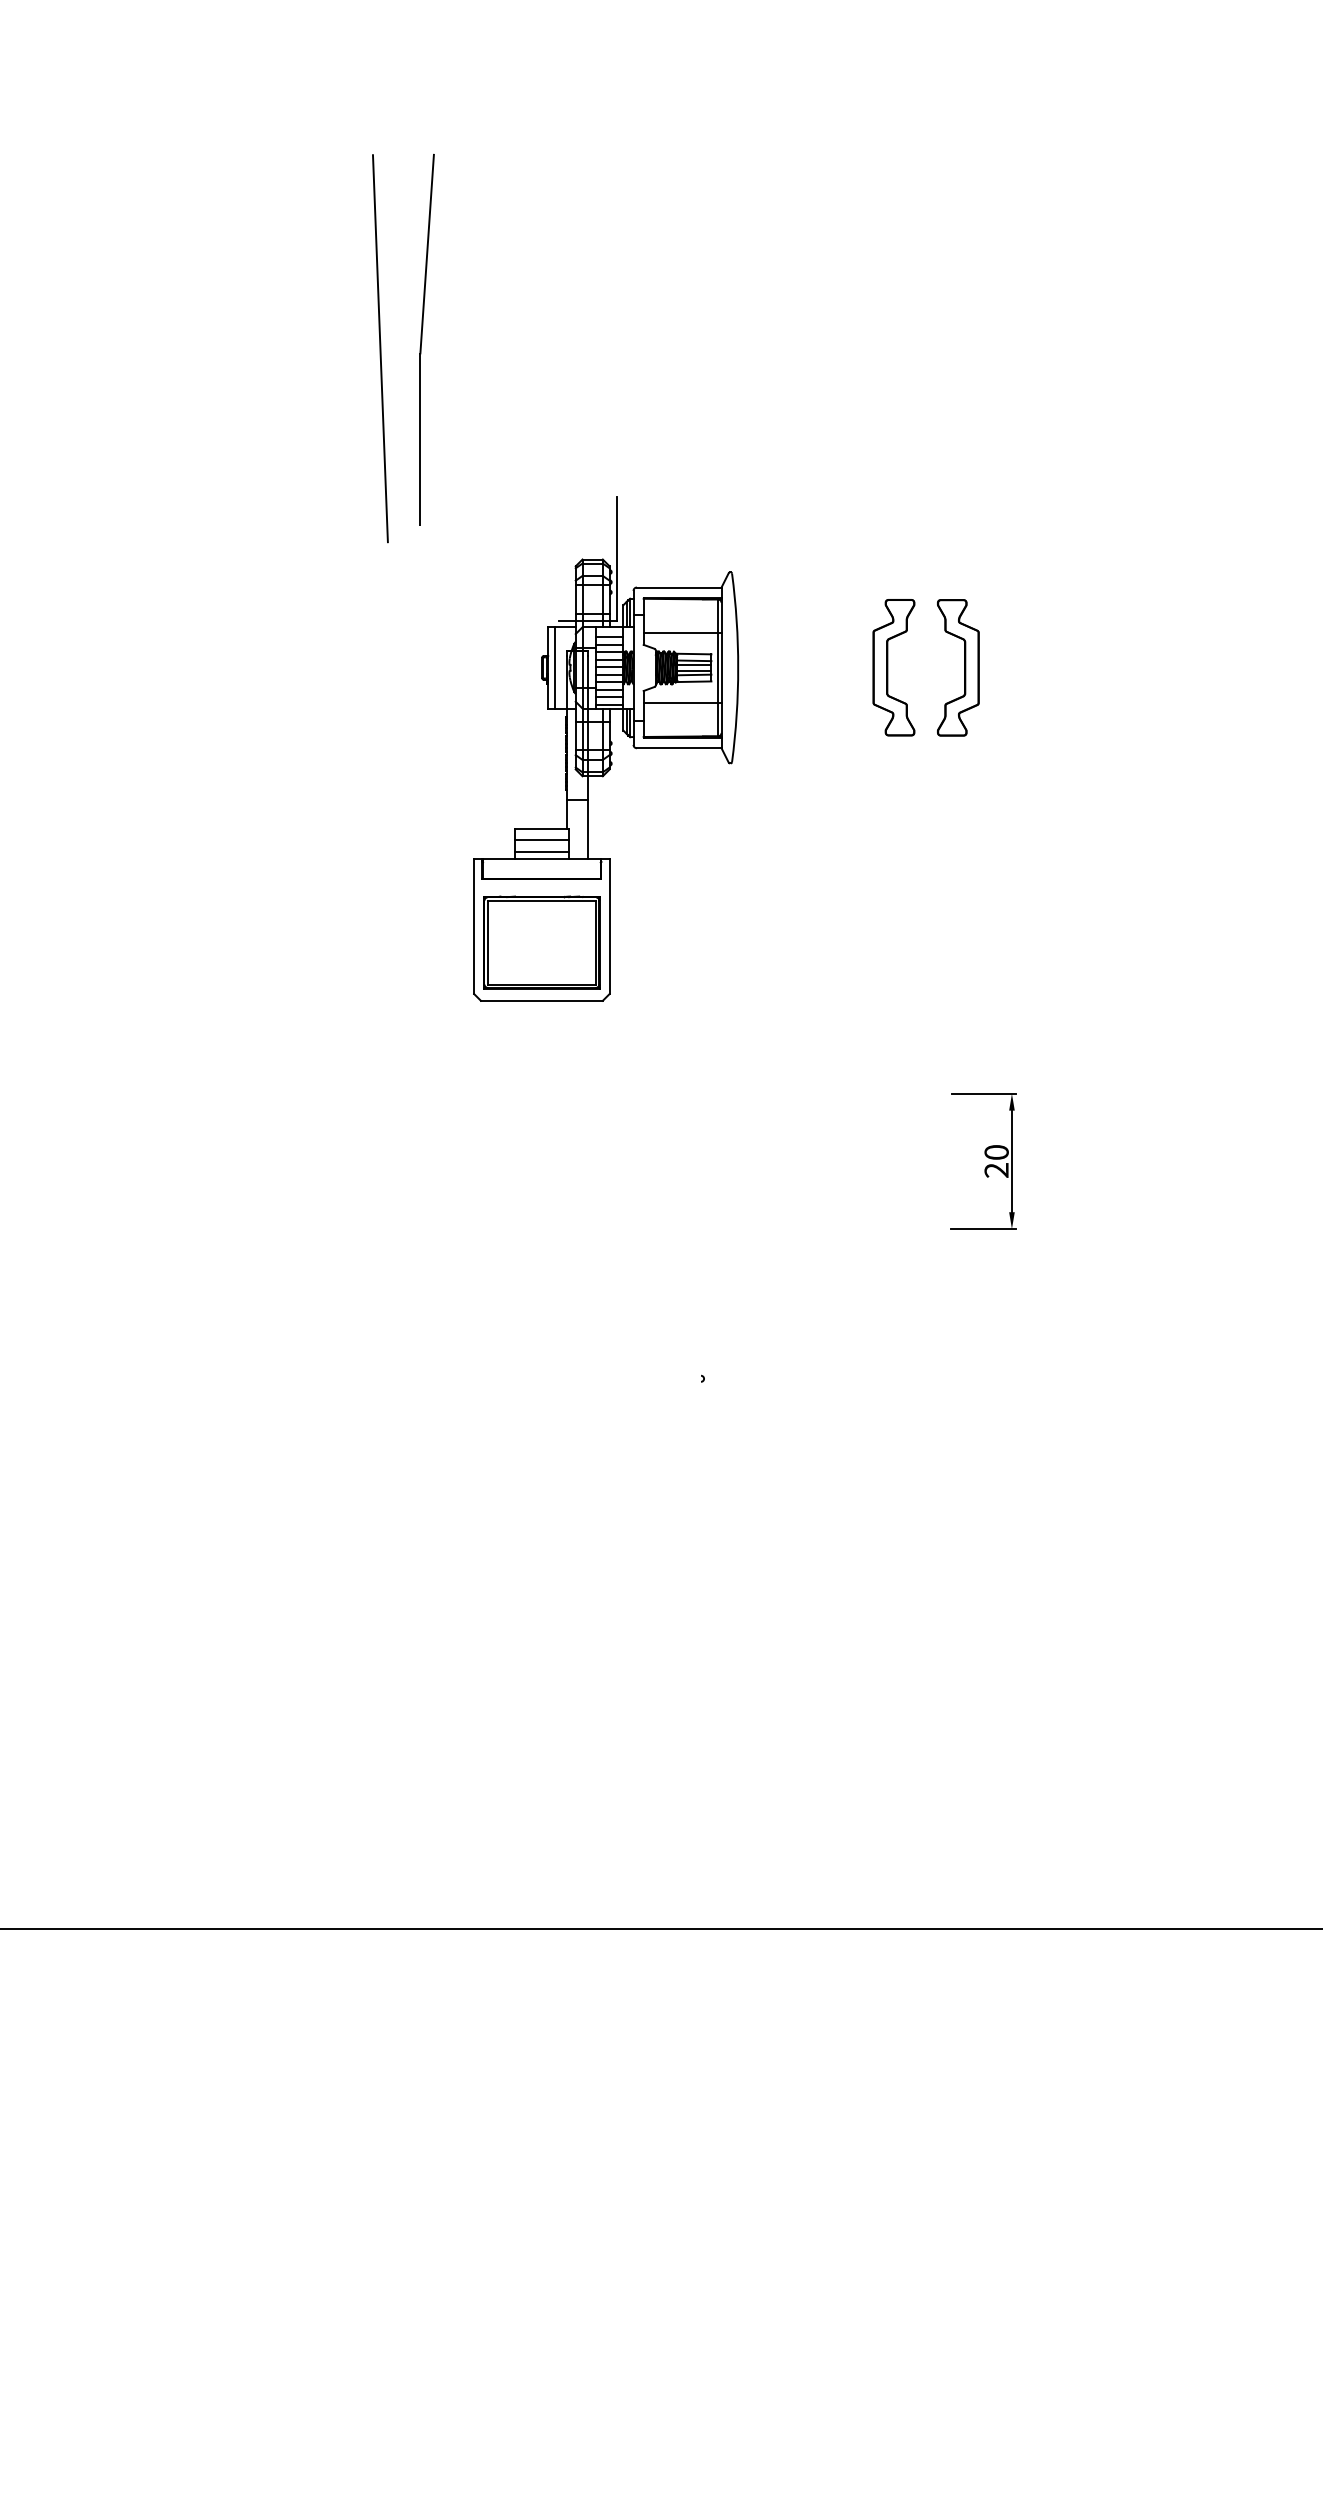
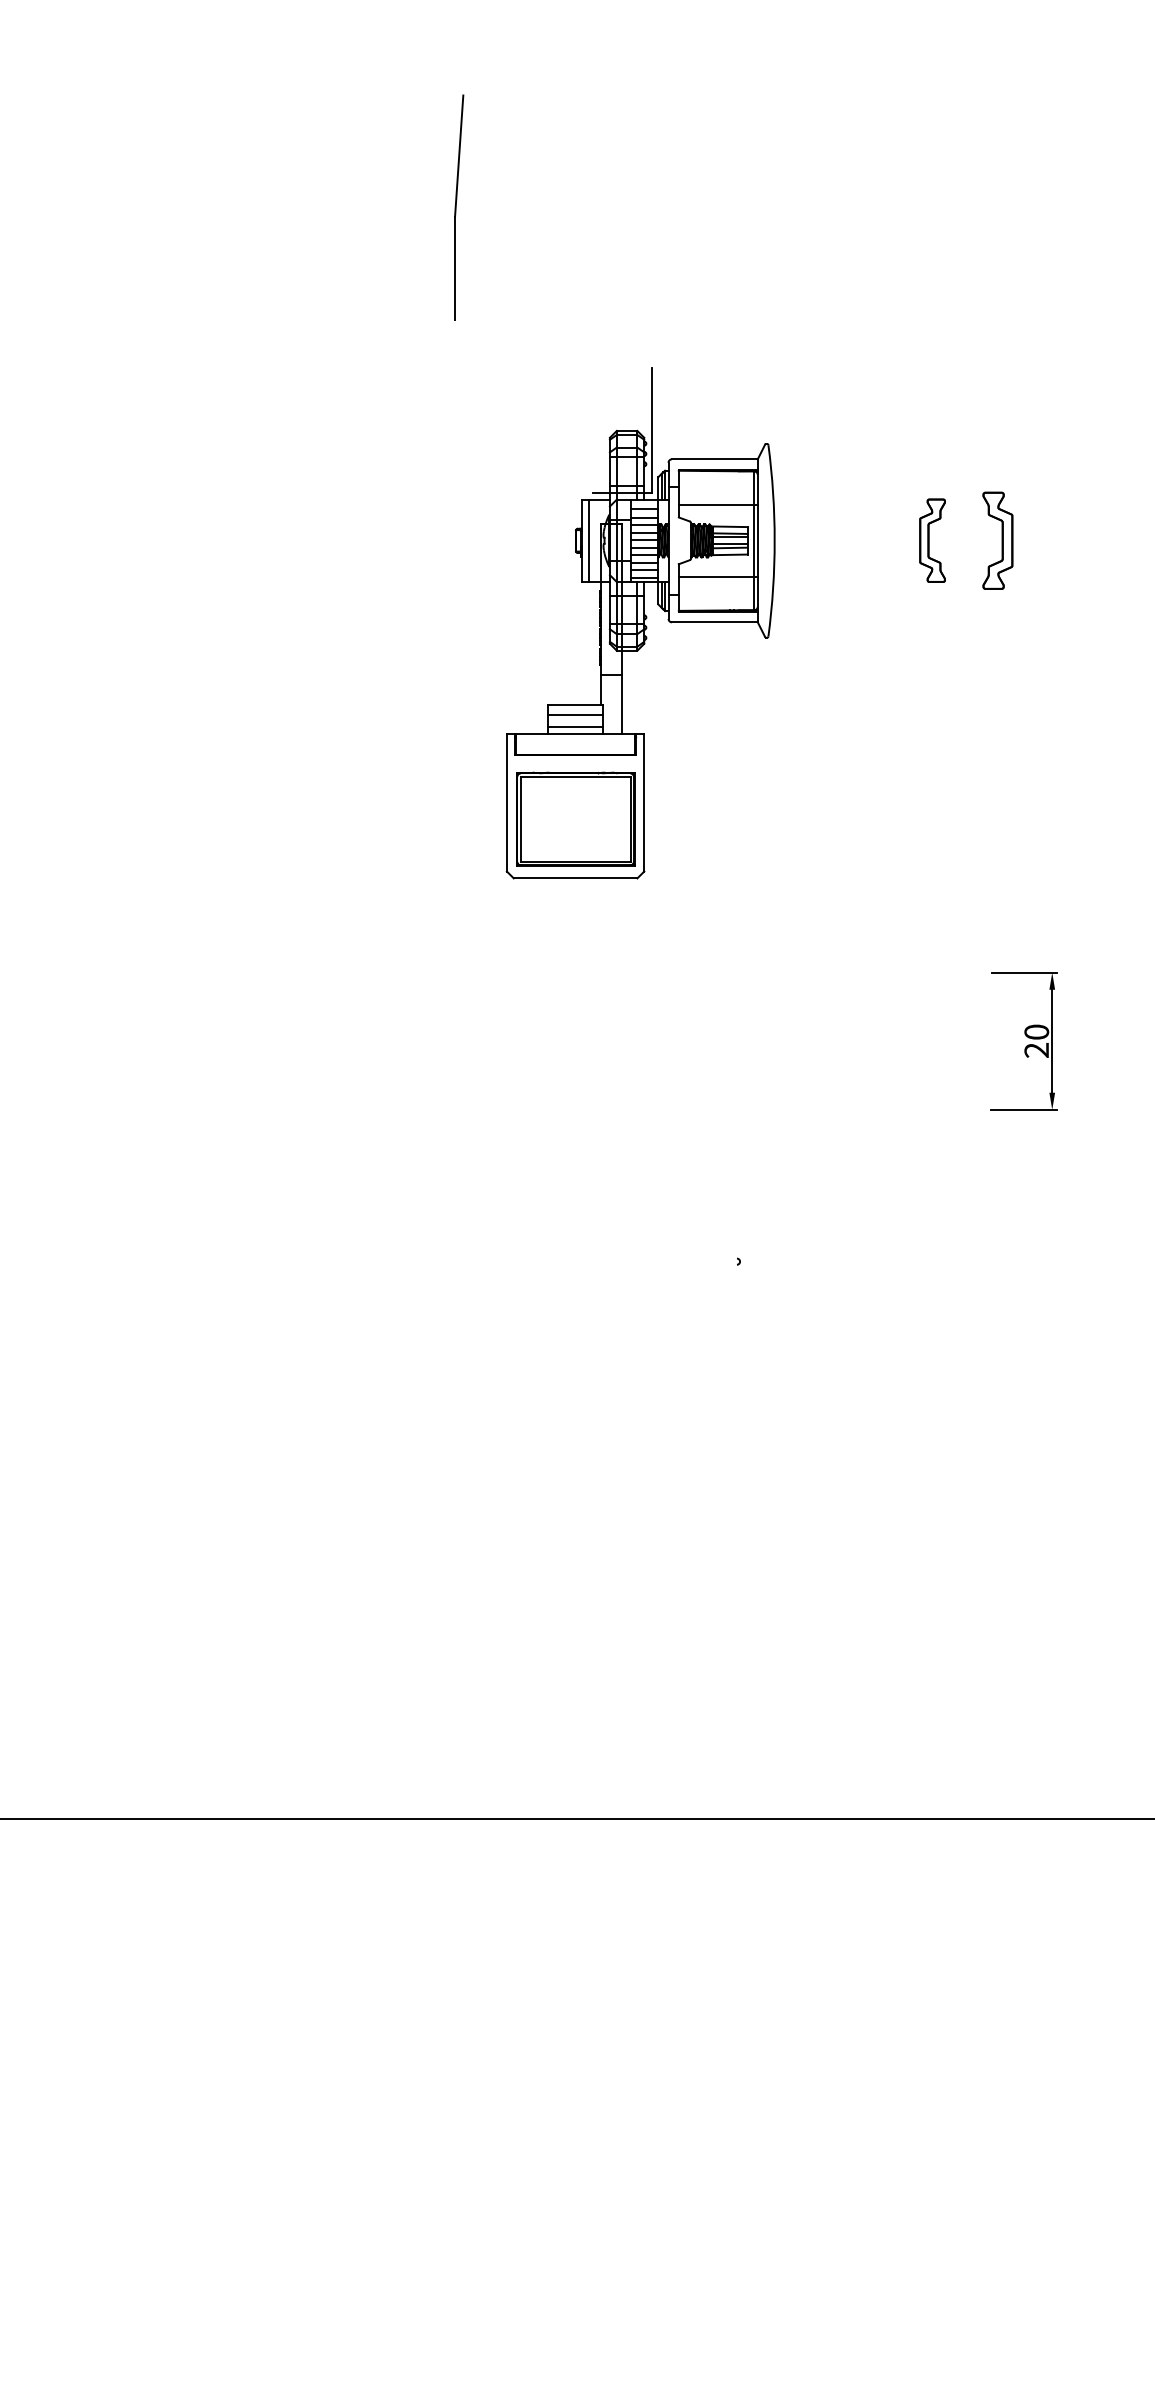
part: (426, 339) -> (458, 207), size x0.6
line: (379, 348) -> (410, 216), removed
part: (893, 667) -> (932, 540), size x0.6
part: (958, 667) -> (998, 540), size x0.7

